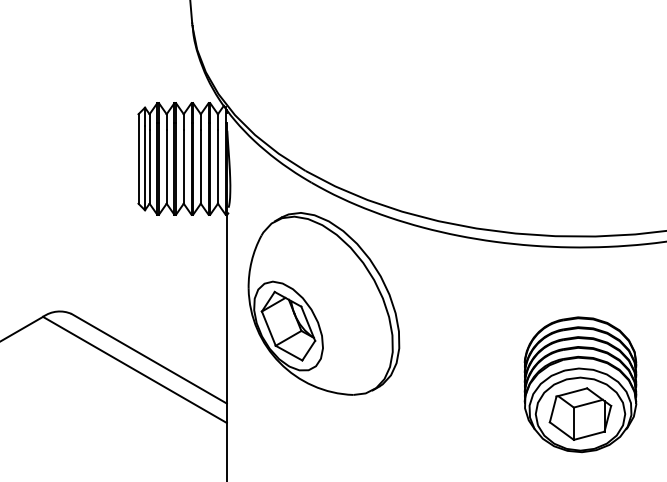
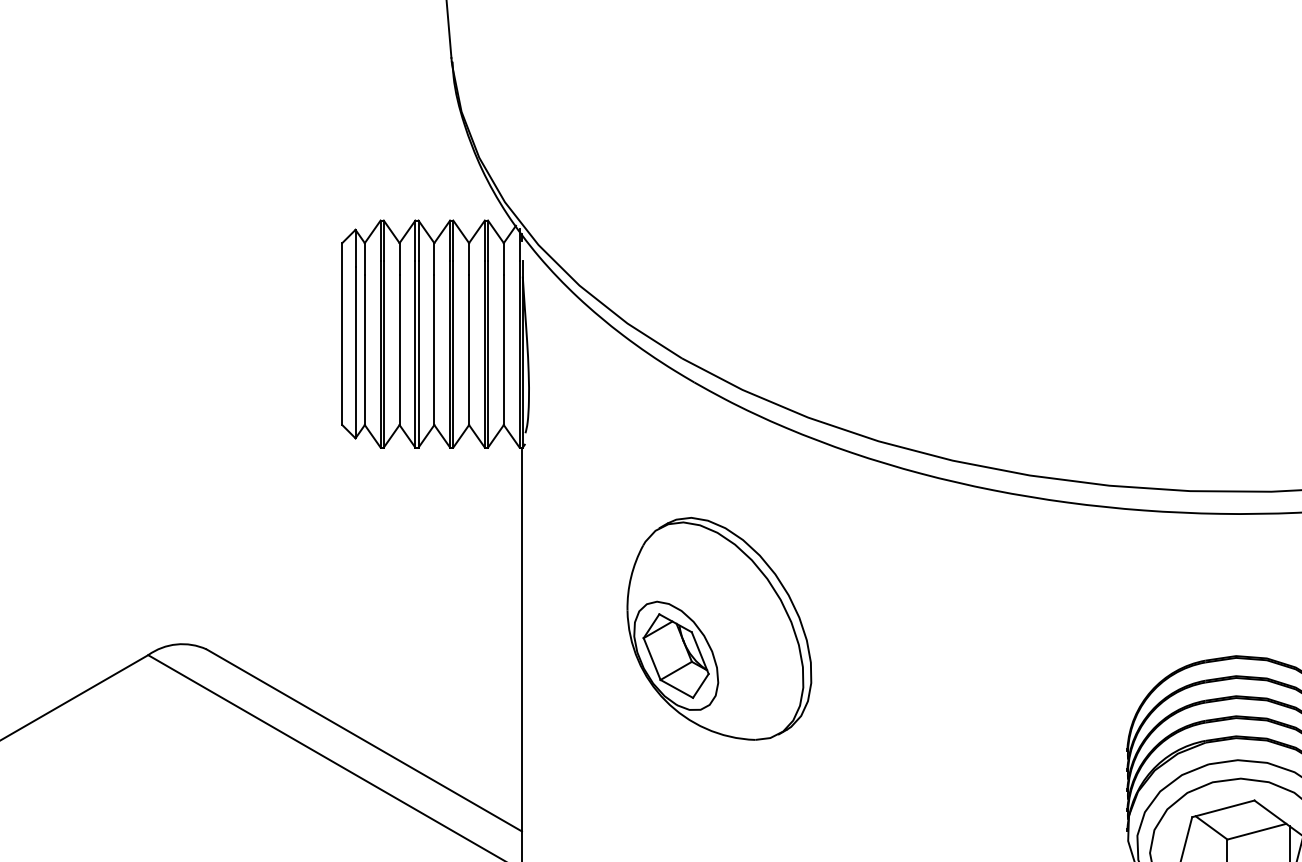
part: (323, 303) -> (718, 627), size x0.6

